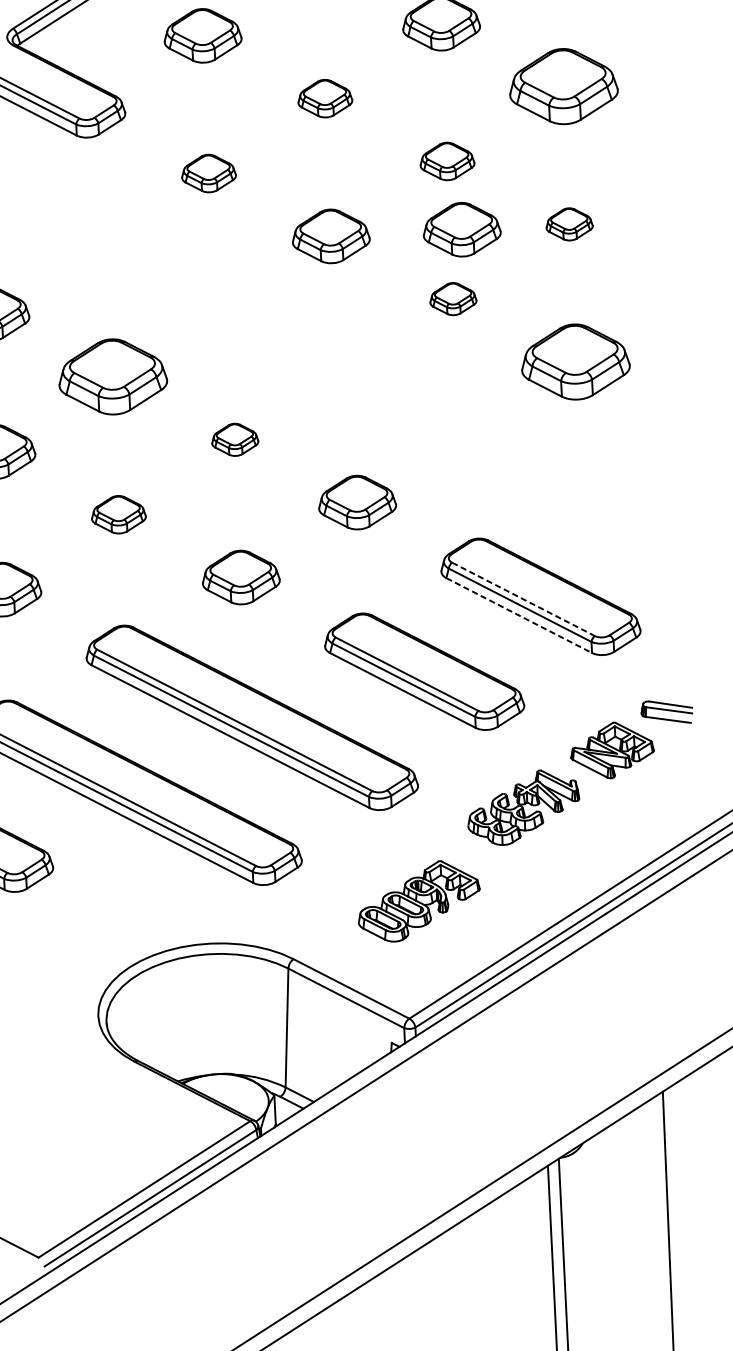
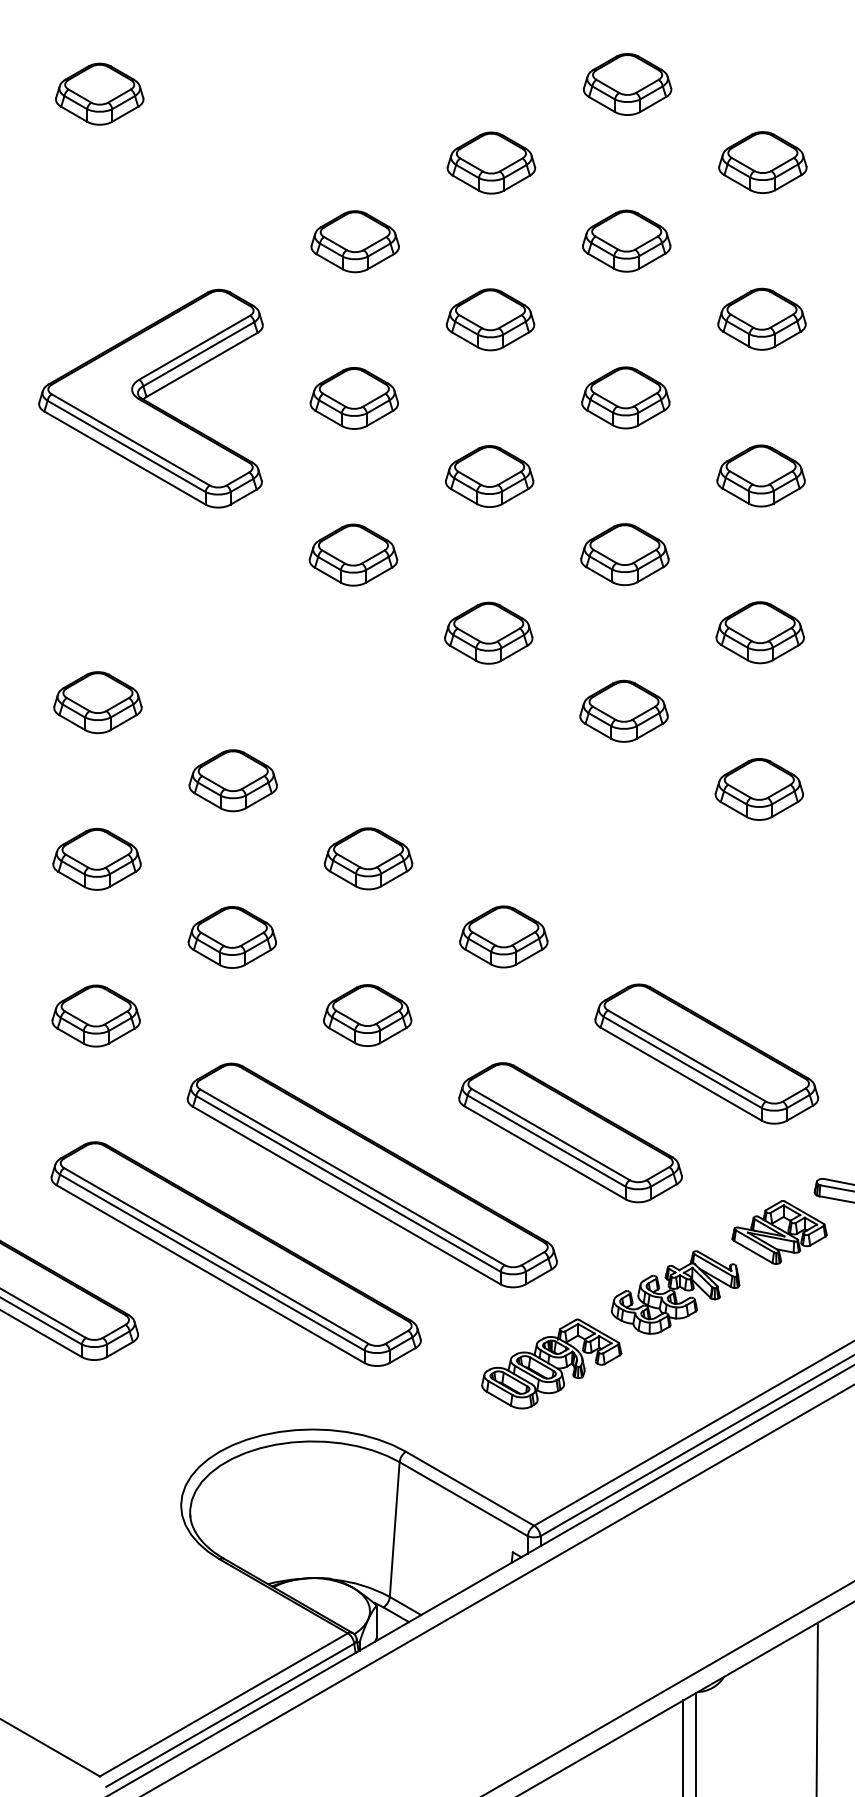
part: (563, 86) -> (760, 475), size x0.71
part: (325, 98) -> (489, 476), size x1.43
part: (447, 161) -> (624, 554), size x1.43
part: (208, 173) -> (353, 554), size x1.43
part: (568, 224) -> (759, 632), size x1.67
part: (461, 229) -> (637, 632), removed
part: (452, 298) -> (623, 710), size x1.67
part: (574, 362) -> (758, 789), size x0.71
part: (112, 376) -> (232, 780), size x0.71
part: (235, 439) -> (368, 858), size x1.67
part: (118, 514) -> (231, 937), size x1.43
line: (523, 599) -> (687, 1056), dashed -> solid
line: (519, 615) -> (681, 1074), dashed -> solid
part: (418, 900) -> (551, 1363), moved

